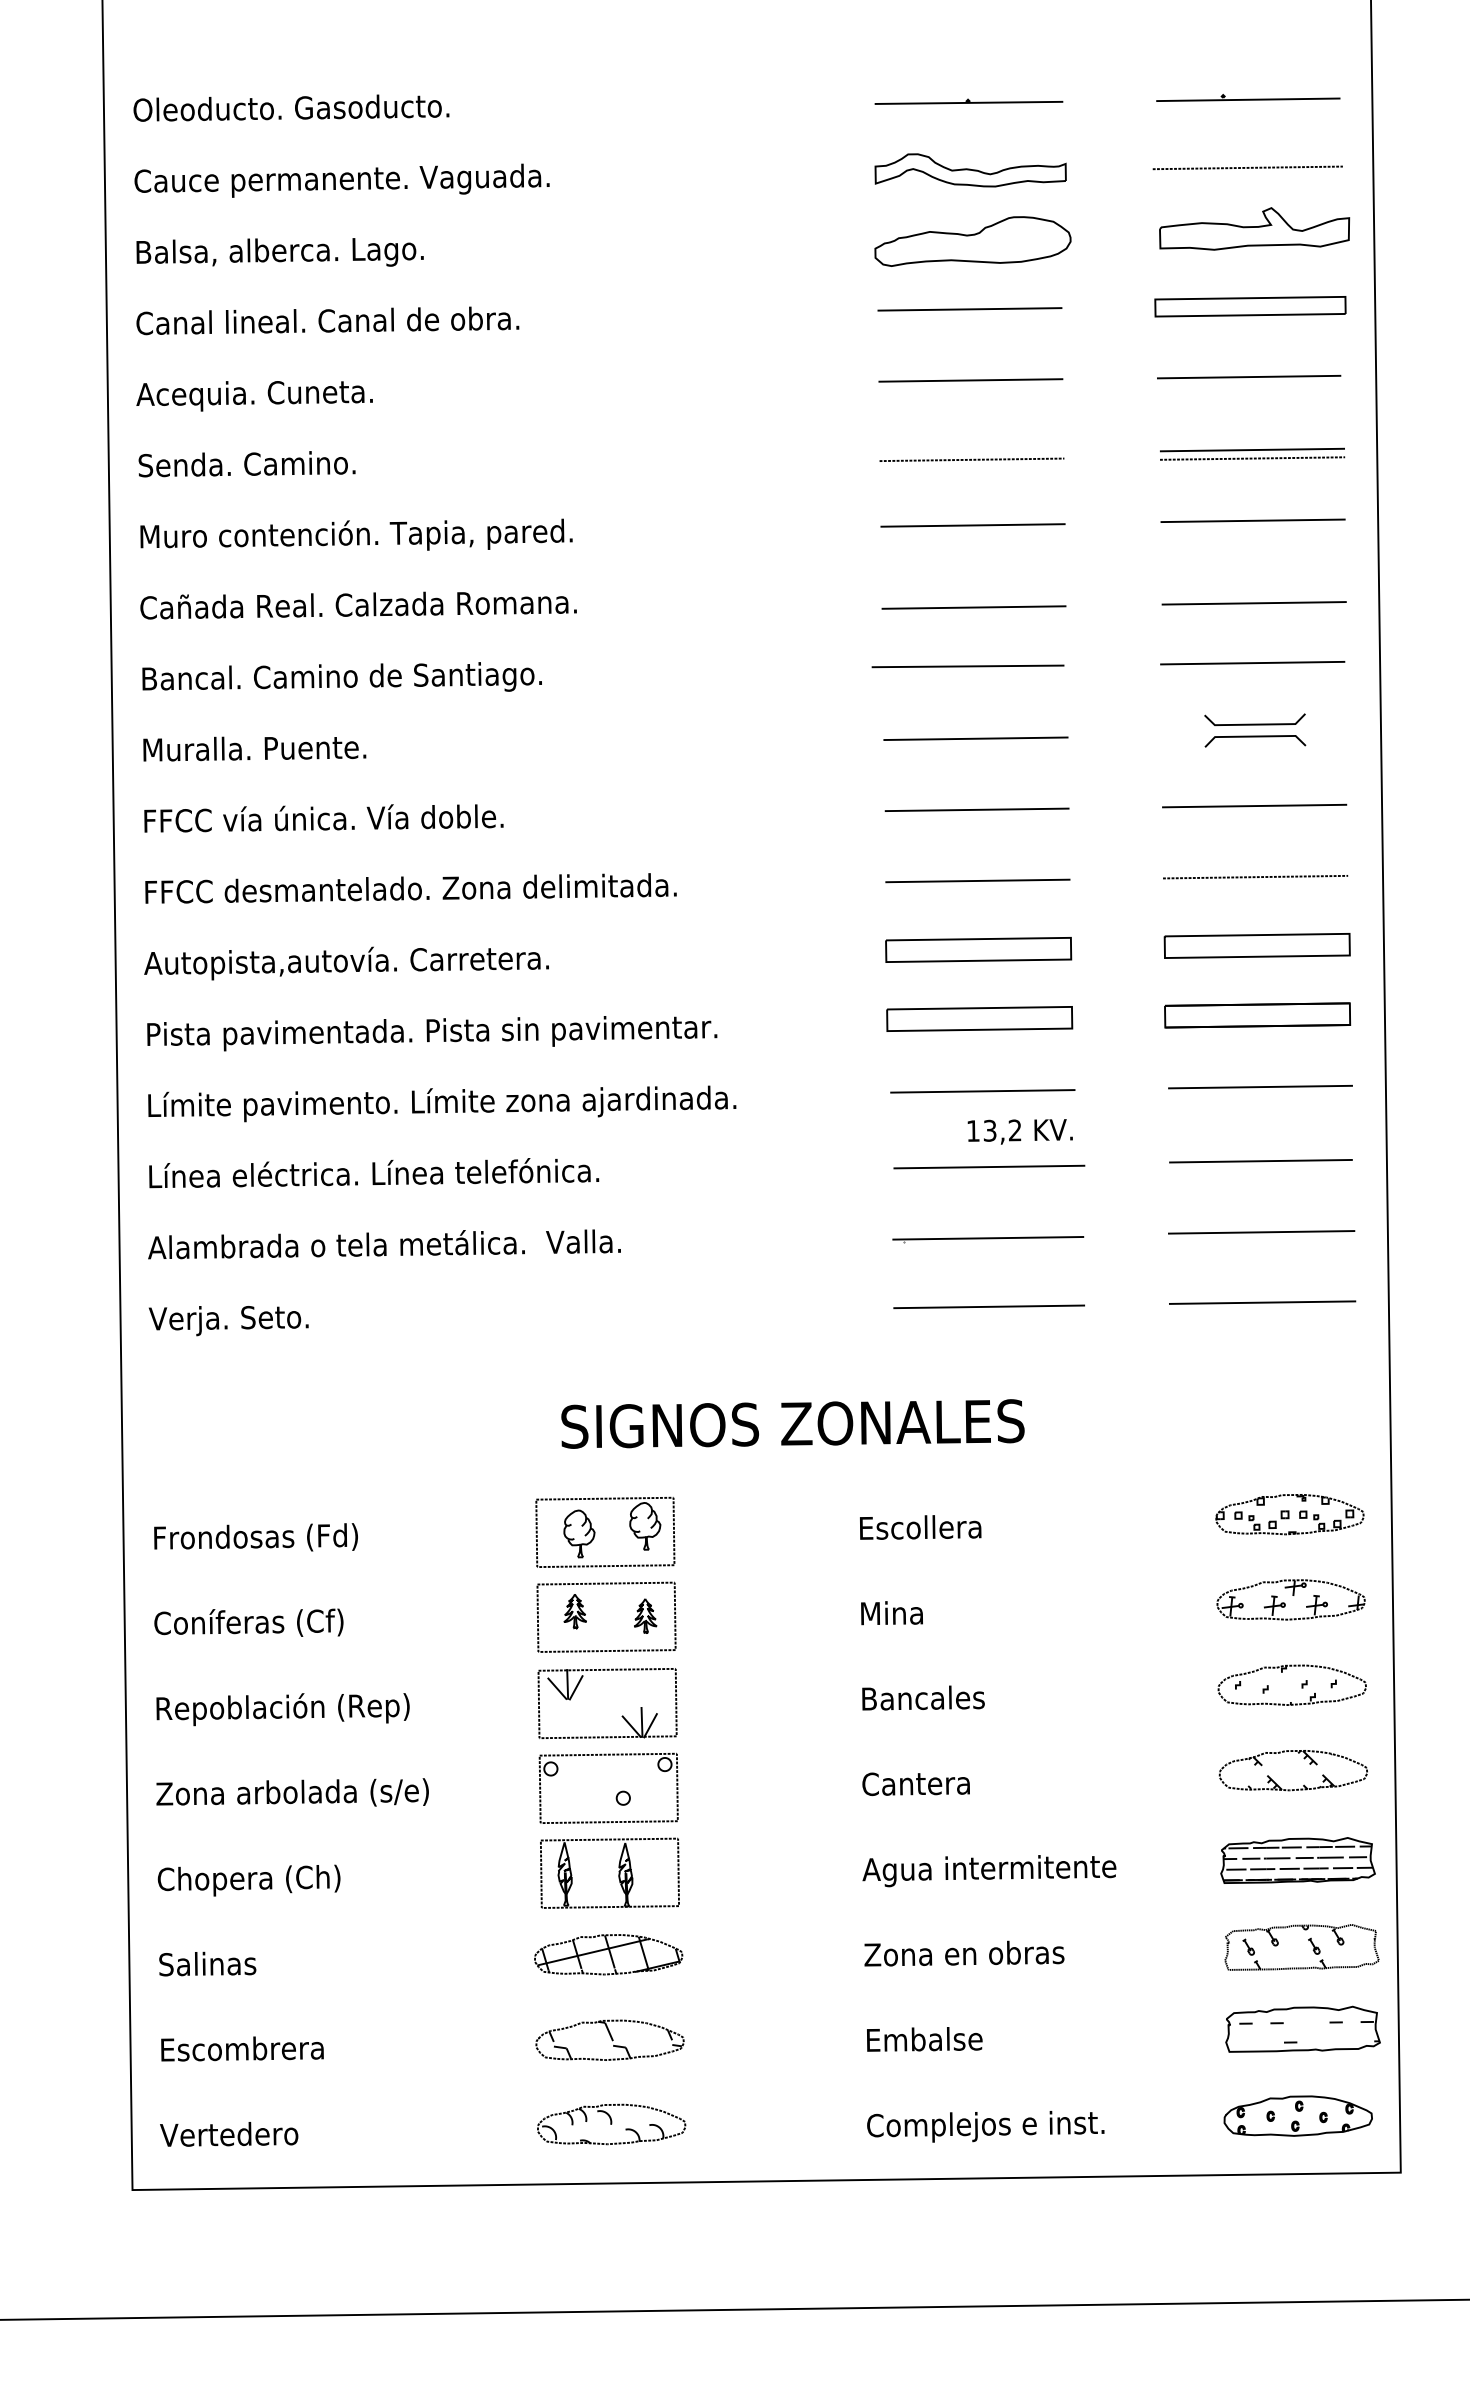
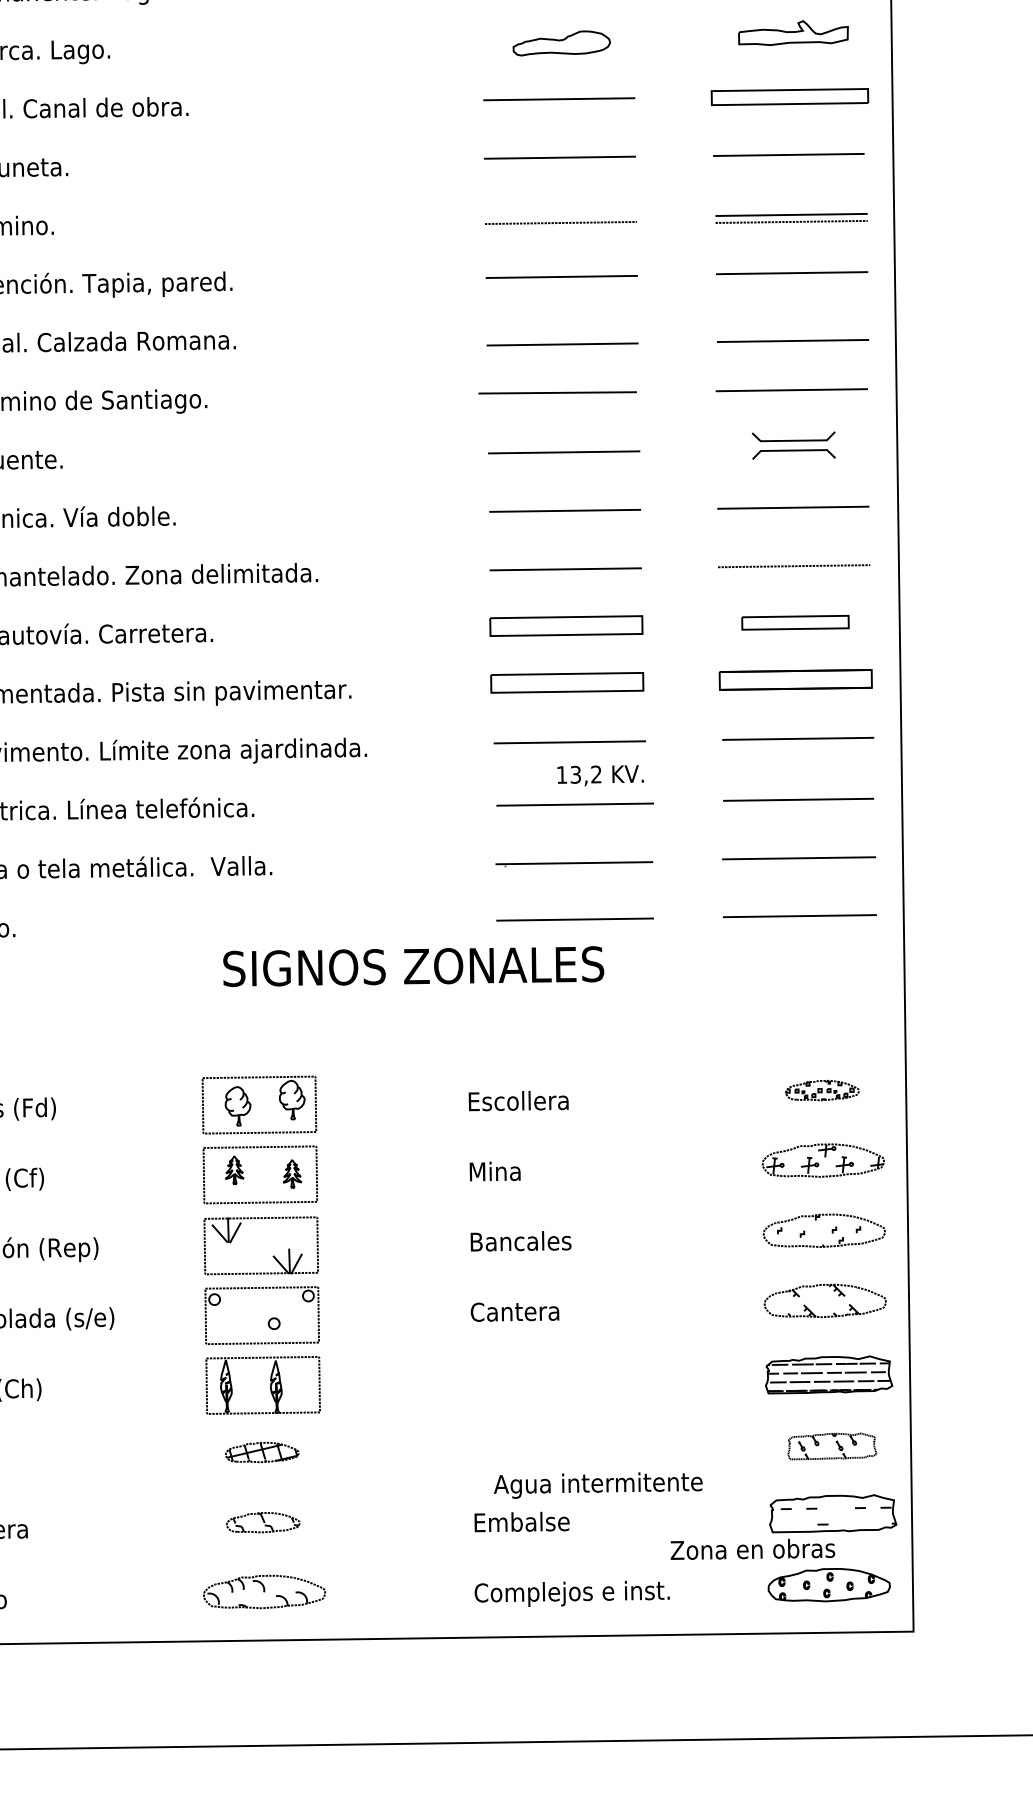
part: (1254, 228) -> (793, 32), size x0.7
part: (972, 241) -> (561, 43), size x0.6
part: (1256, 945) -> (794, 622), size x0.7
text: (792, 1423) -> (413, 966), moved
part: (1289, 1514) -> (822, 1090), size x0.6
text: (989, 1871) -> (598, 1485), moved
part: (1301, 1947) -> (831, 1446), size x0.7
text: (964, 1953) -> (752, 1549), moved
part: (608, 1954) -> (262, 1452), size x0.6
part: (609, 2039) -> (262, 1522), size x0.6

